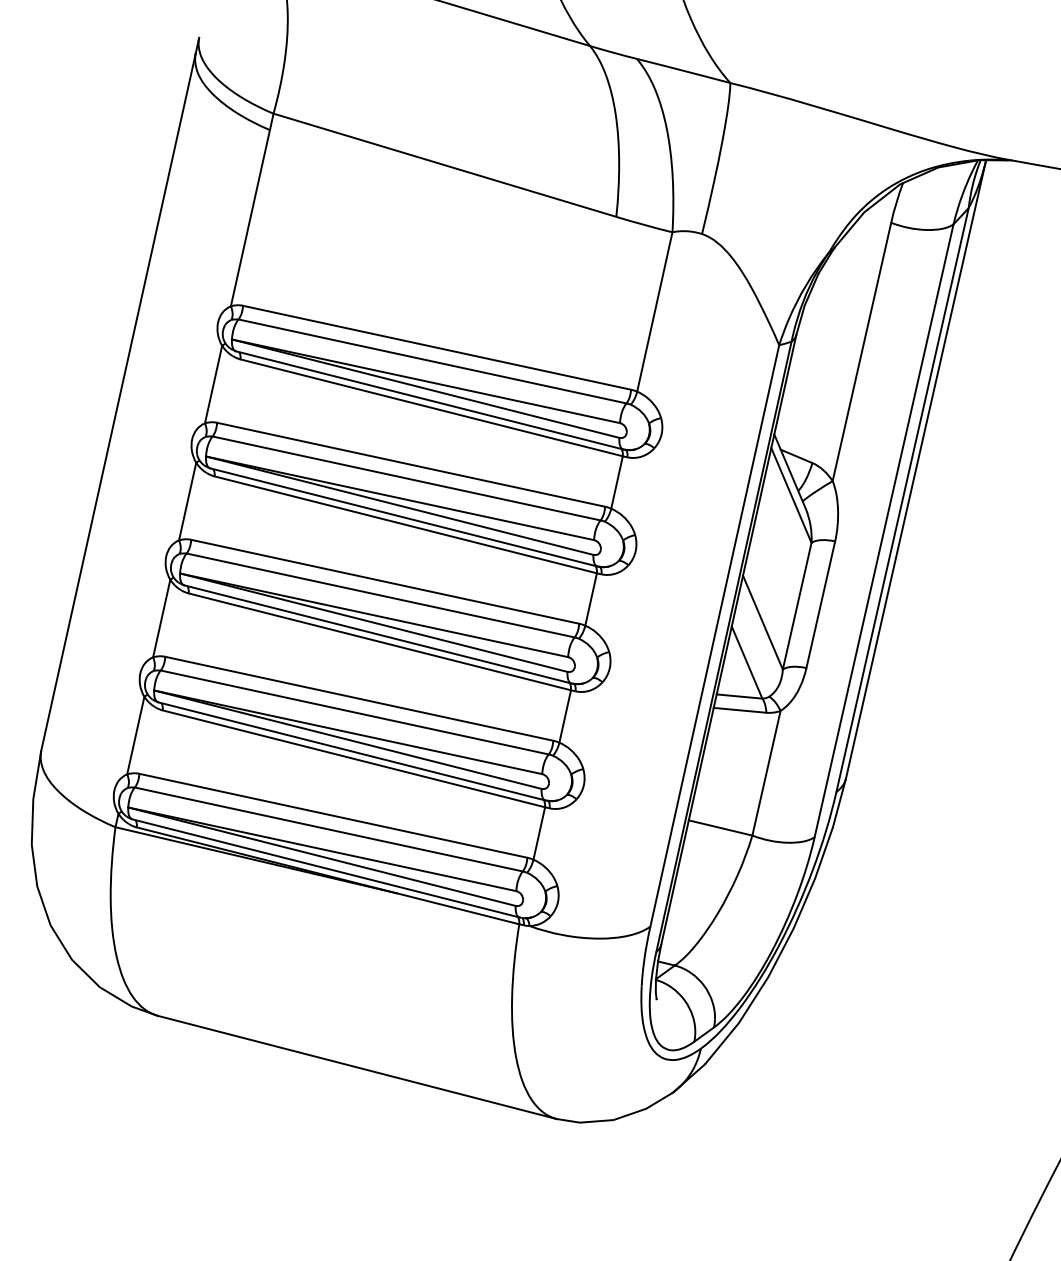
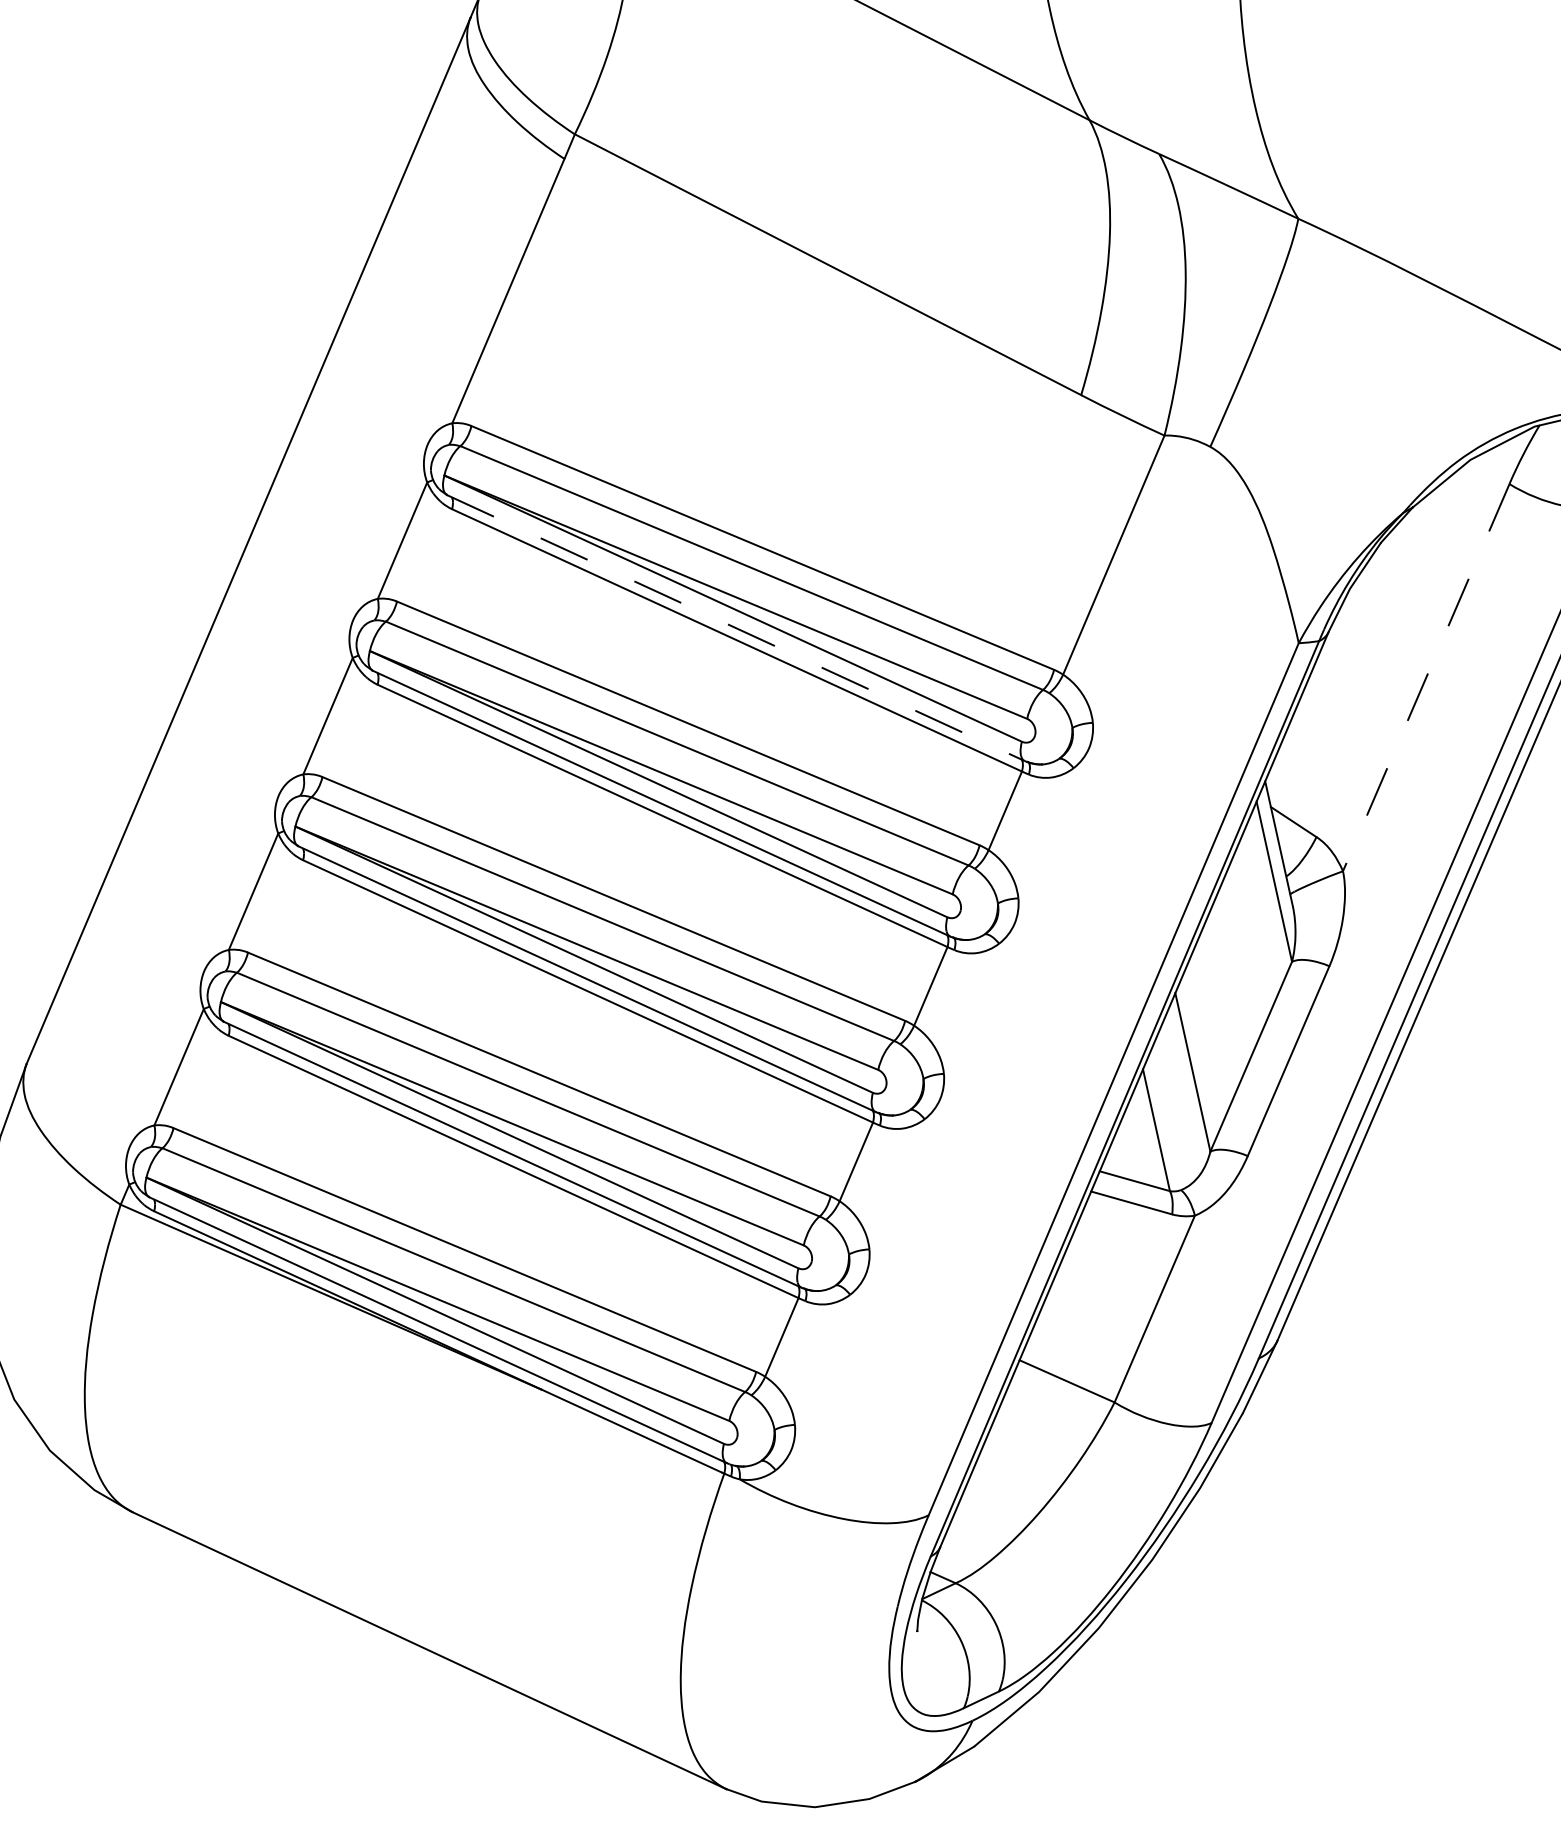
line: (861, 352) -> (1425, 678), solid -> dashed
line: (429, 400) -> (735, 628), solid -> dashed

